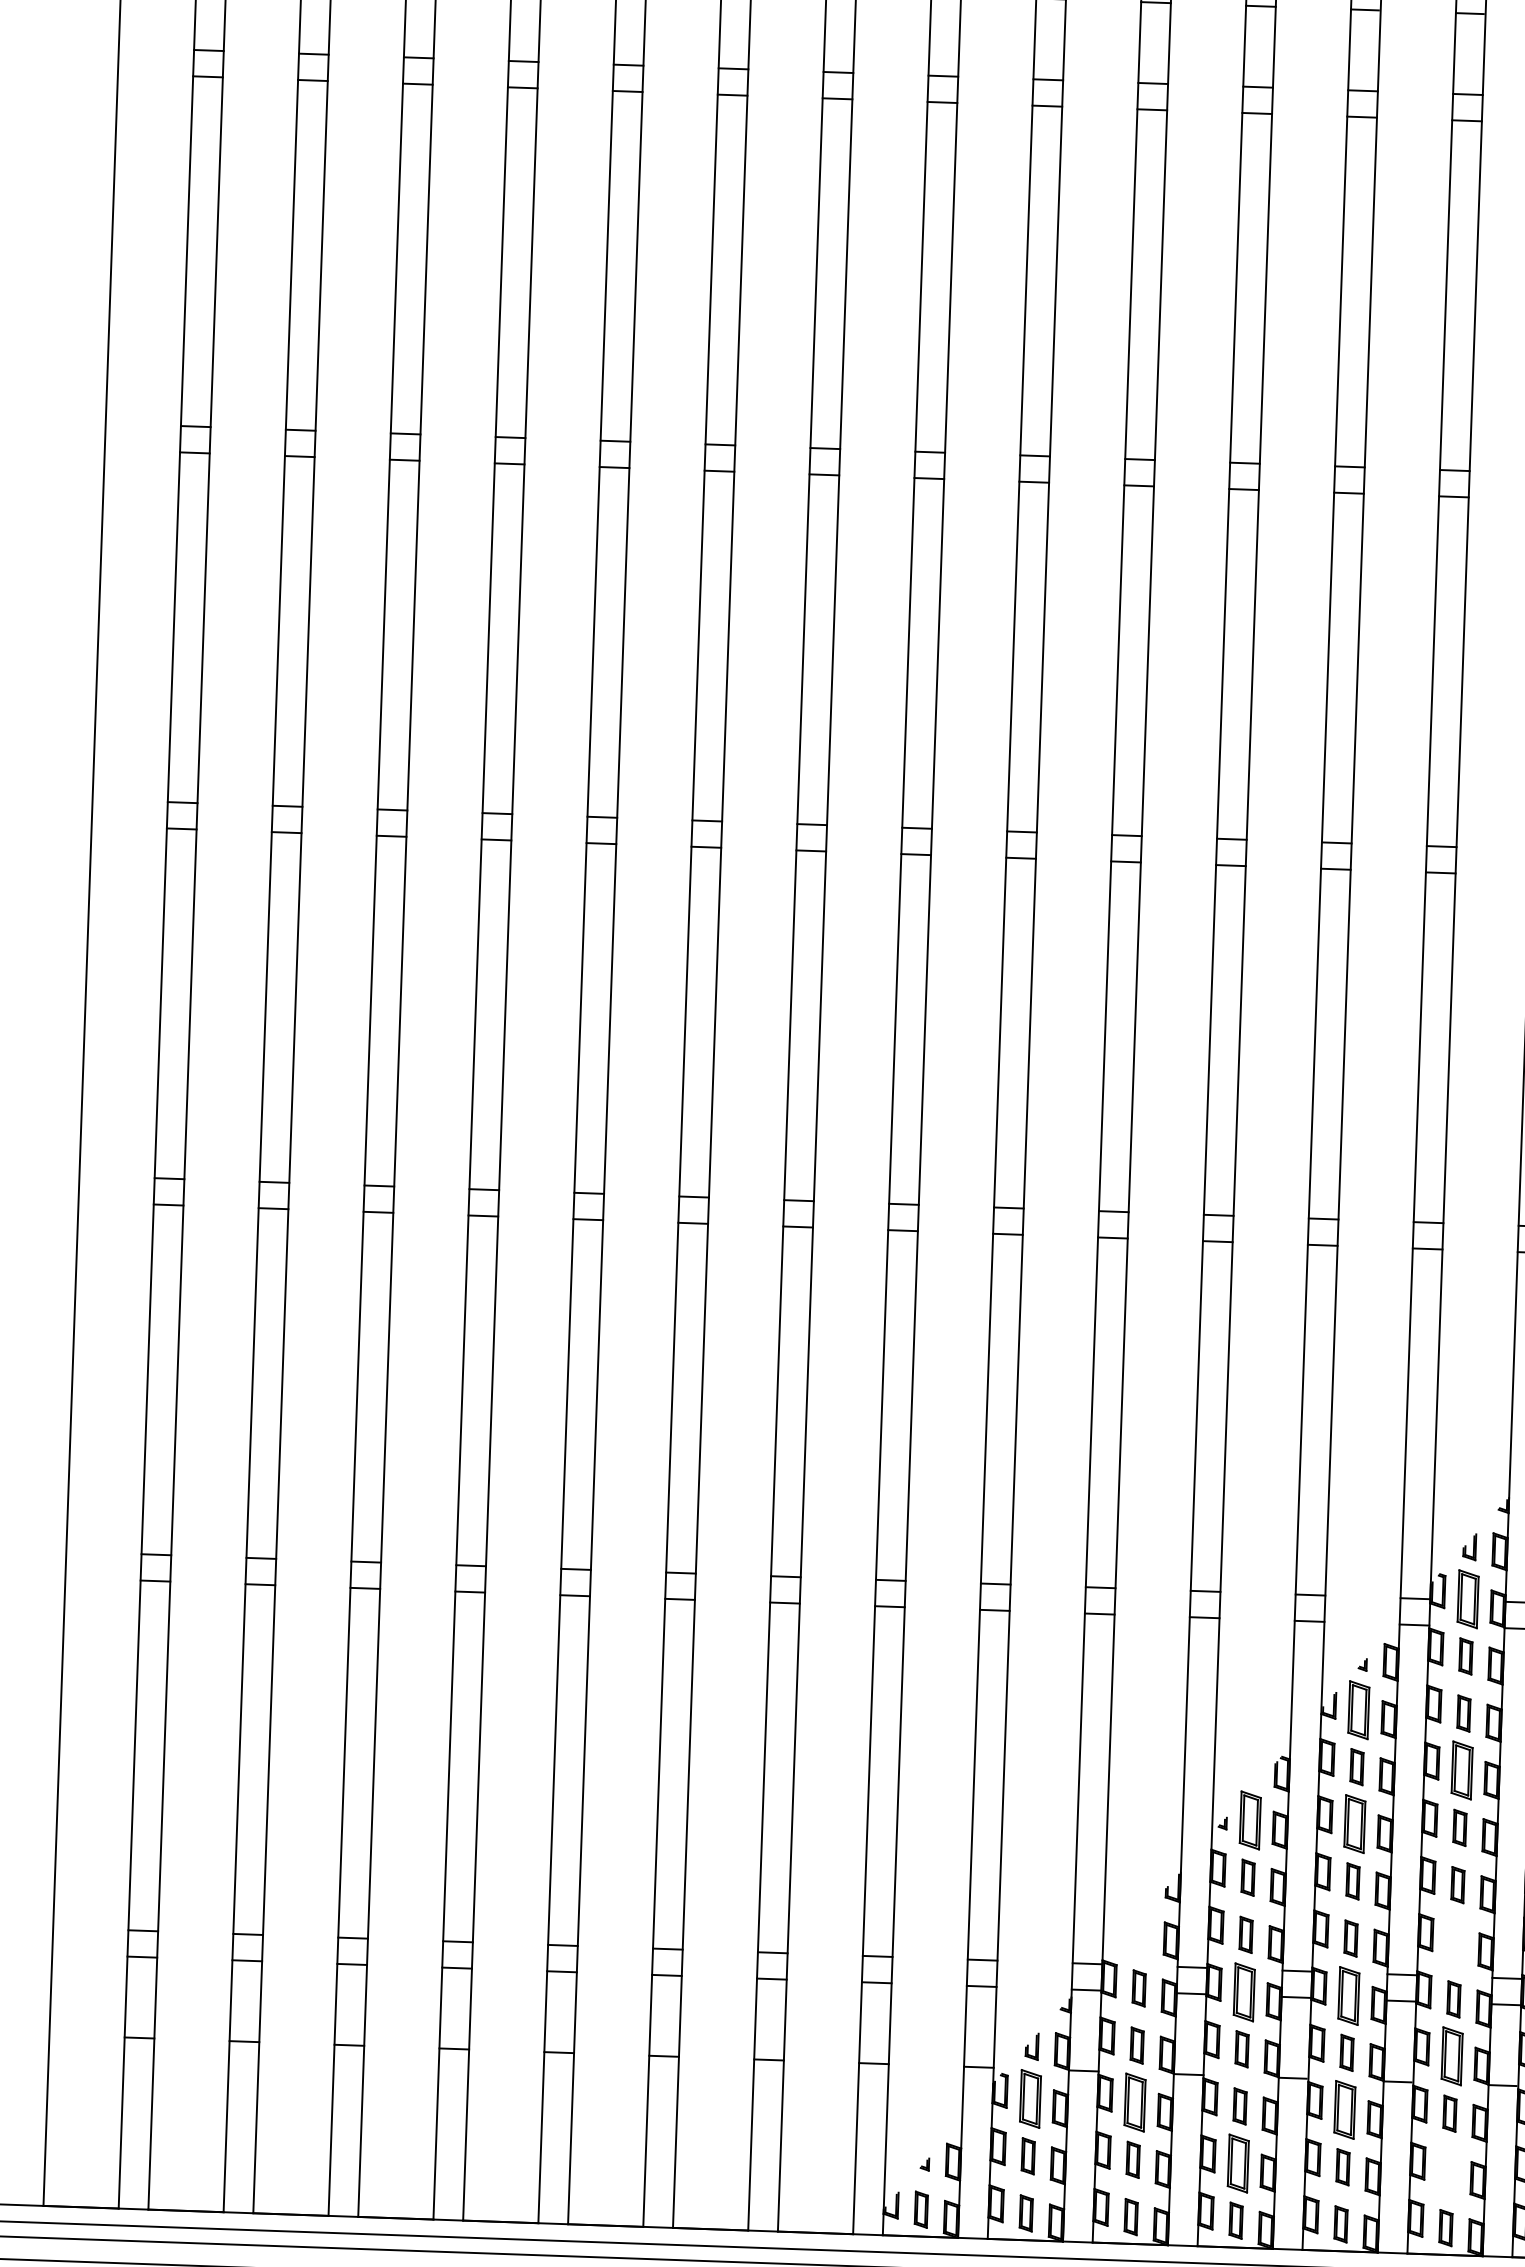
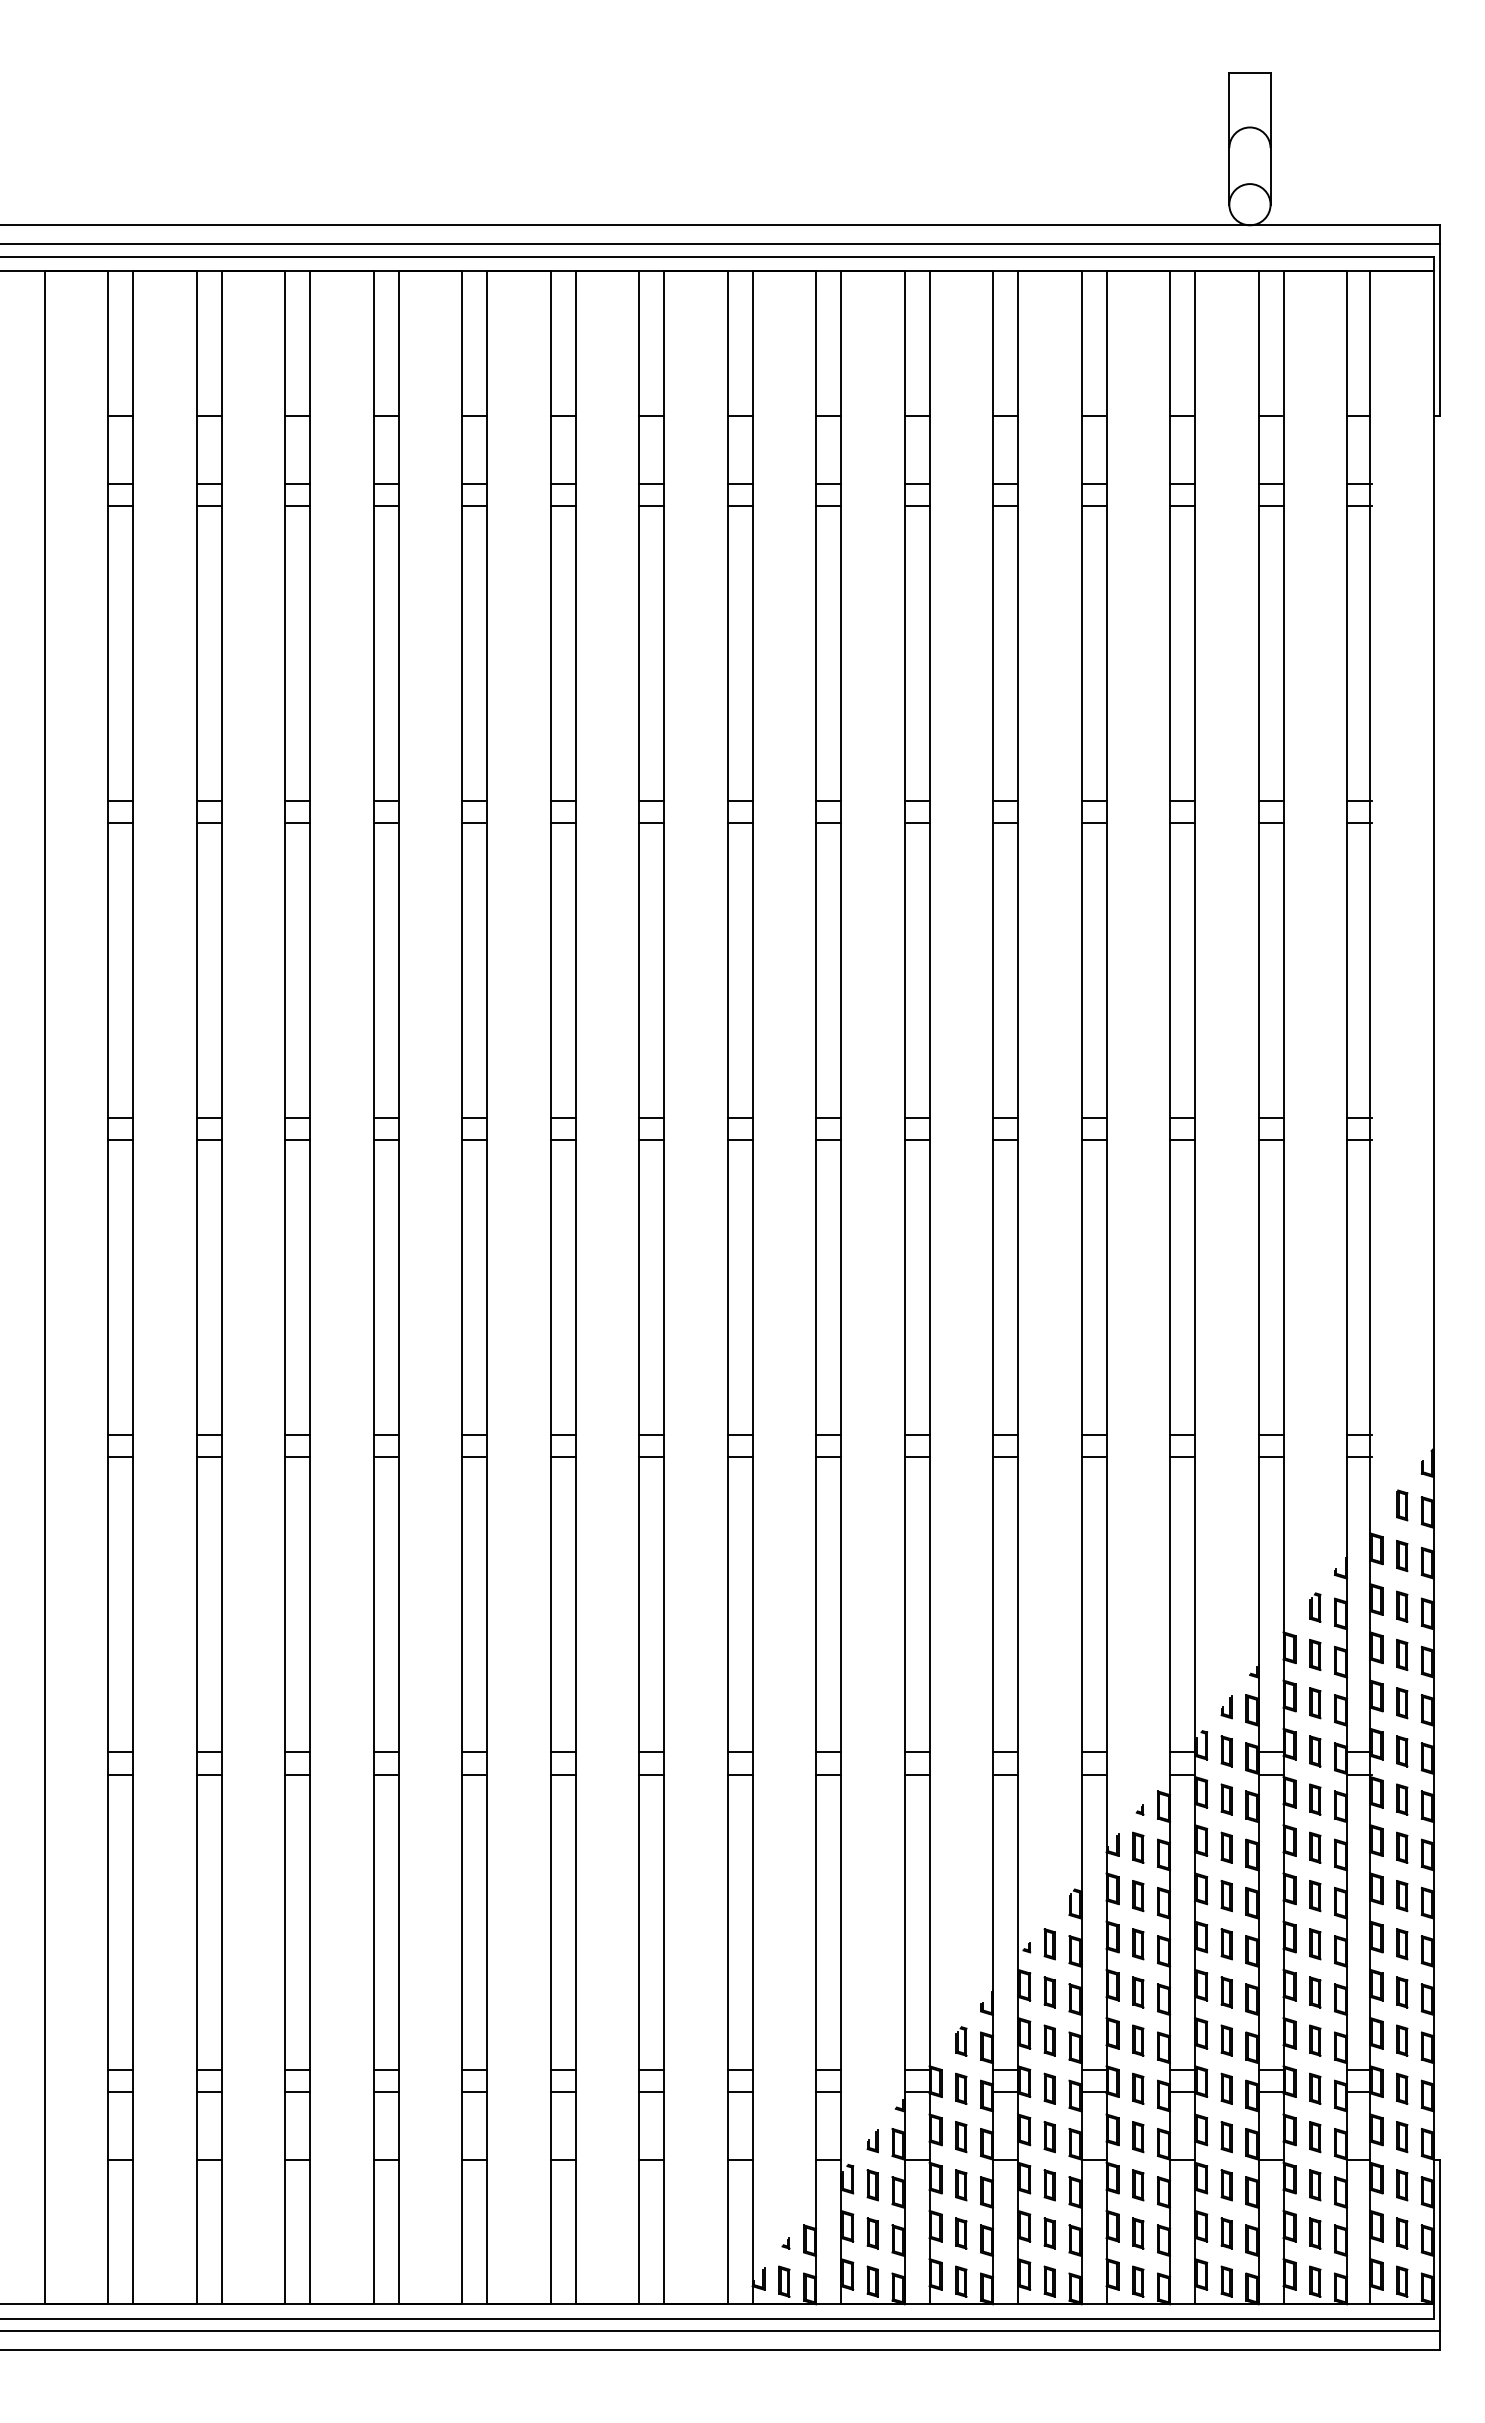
part: (1467, 1599) -> (1226, 1751), size x0.62
part: (1359, 1709) -> (1138, 1847), size x0.62
part: (1461, 1771) -> (1226, 1896), size x0.62
part: (1249, 1820) -> (1049, 1944), size x0.62
part: (1355, 1824) -> (1138, 1944), size x0.62
part: (1141, 1932) -> (961, 2041), added
part: (1455, 1942) -> (1226, 2040), added
part: (1243, 1991) -> (1049, 2088), size x0.62
part: (1349, 1995) -> (1138, 2088), size x0.62
part: (1451, 2057) -> (1226, 2137), size x0.62
part: (1029, 2099) -> (872, 2185), size x0.62
part: (1135, 2103) -> (961, 2185), size x0.62
part: (1345, 2110) -> (1138, 2185), size x0.62
part: (1237, 2163) -> (1049, 2233), size x0.62
part: (1447, 2170) -> (1226, 2233), added

